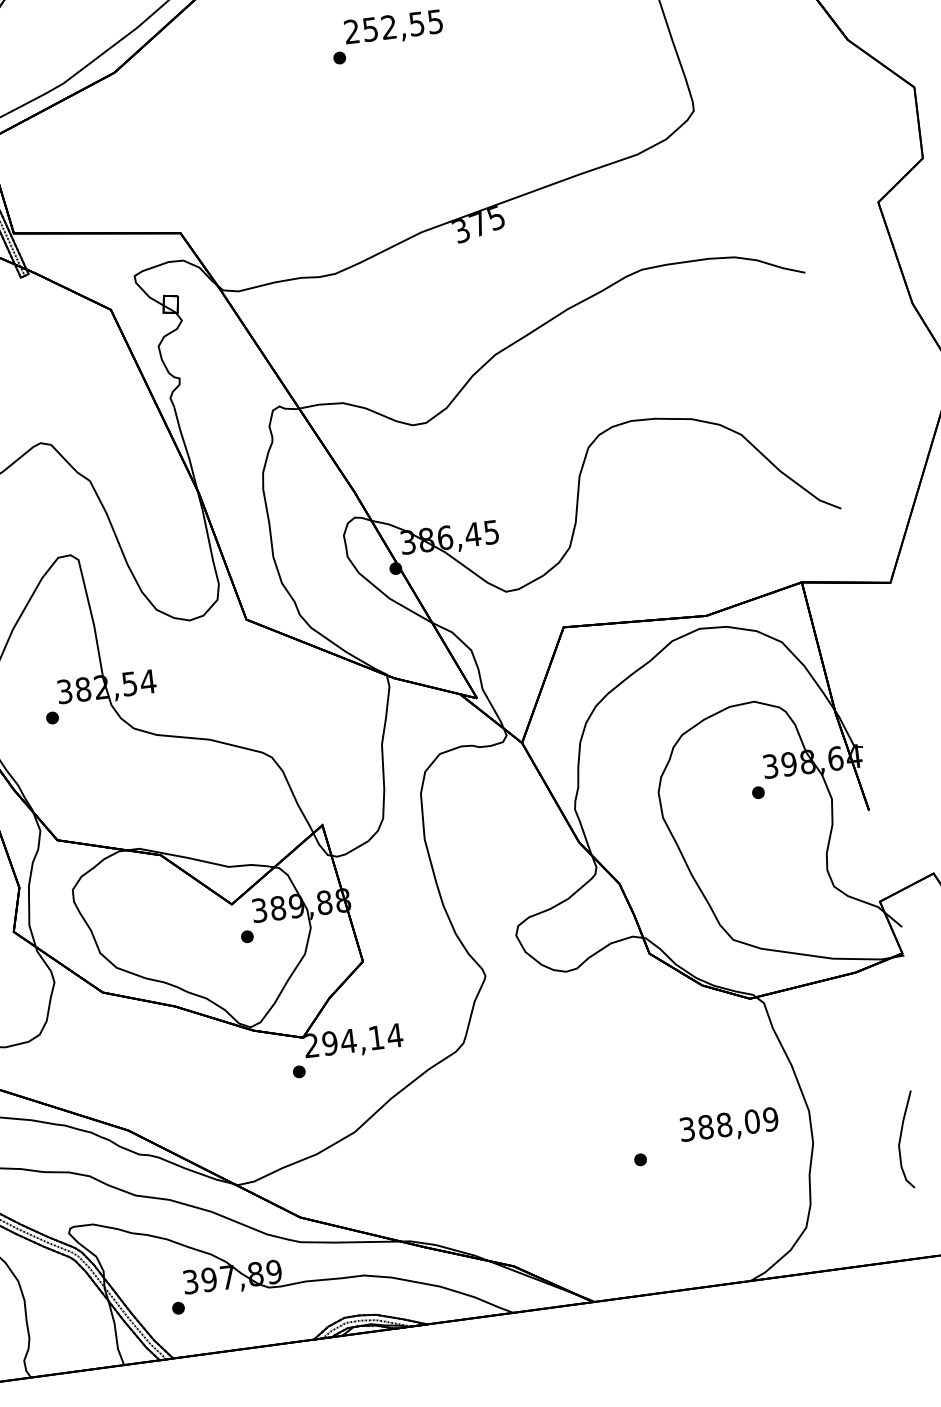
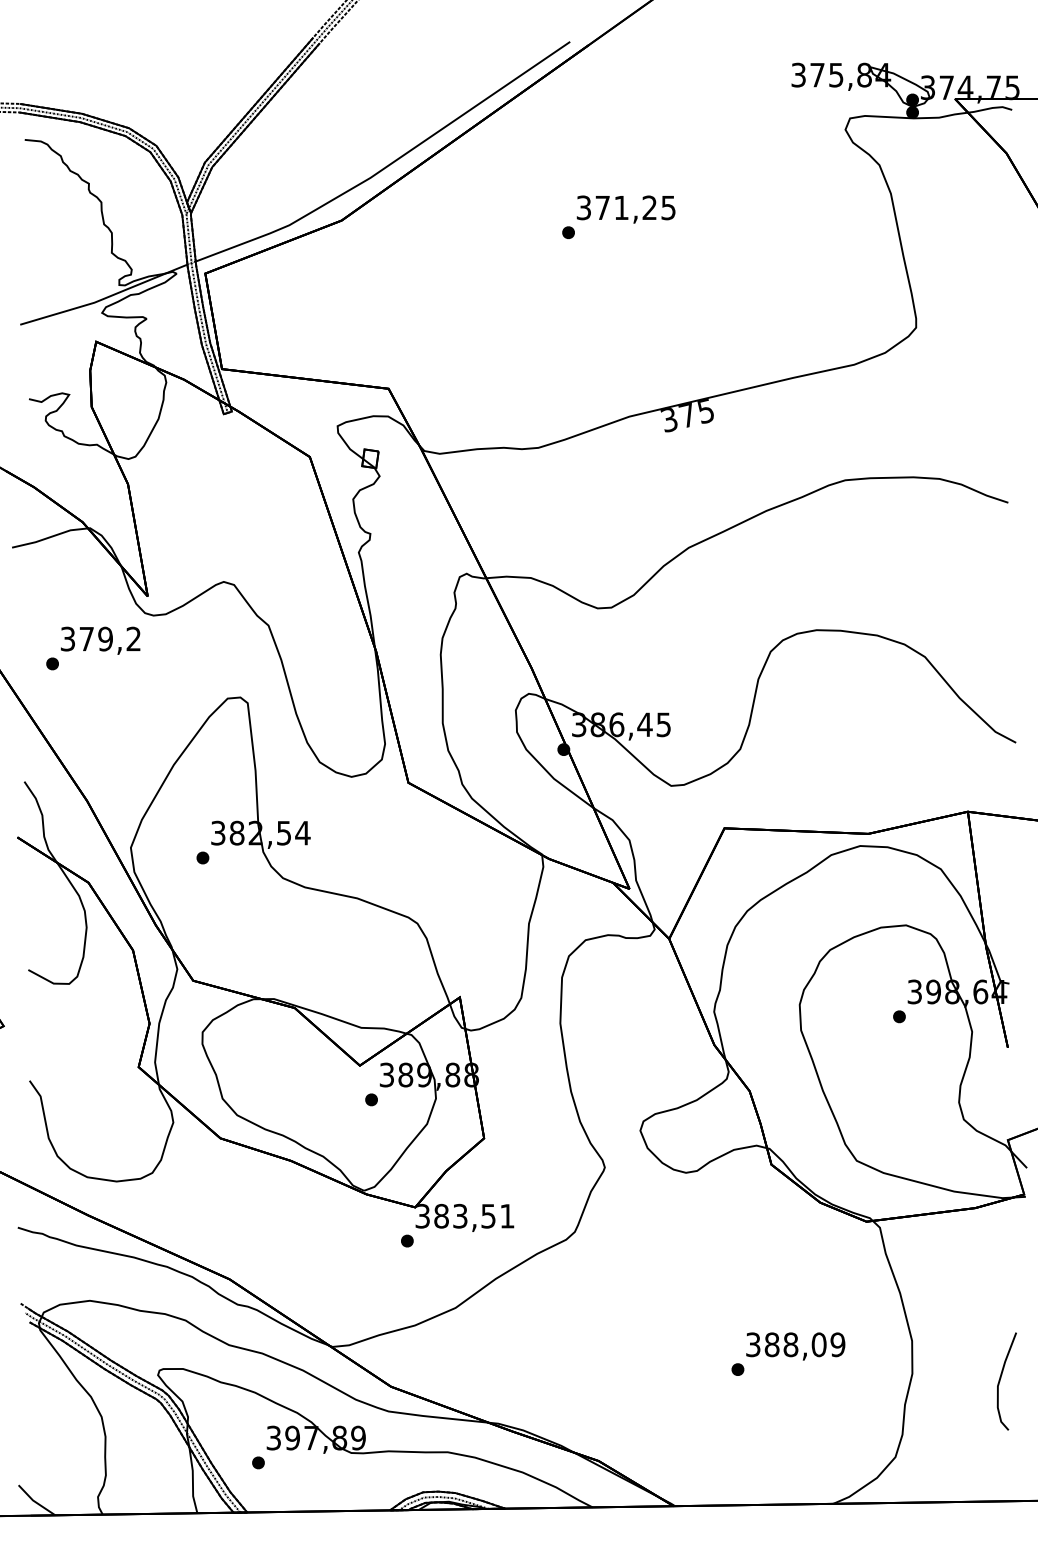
text: (384, 27) -> (616, 207), 252,55 -> 371,25
text: (353, 1039) -> (465, 1215), 294,14 -> 383,51
text: (729, 1126) -> (795, 1346), moved

